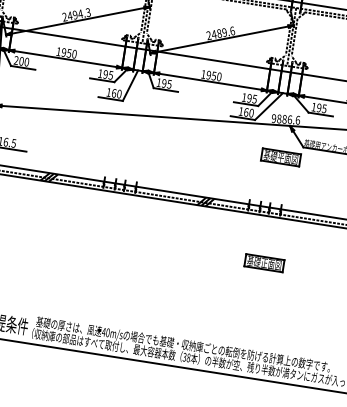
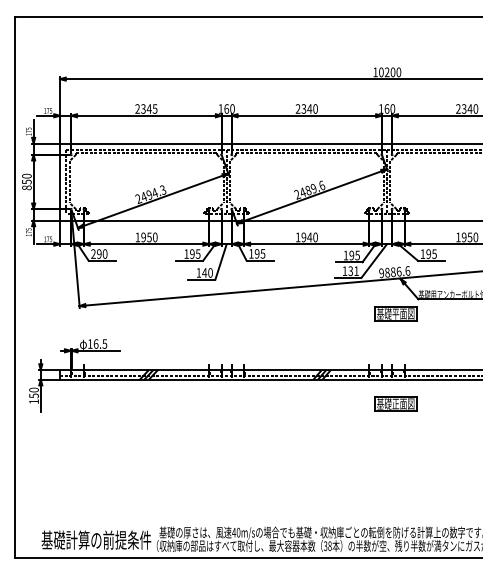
text: (21, 60) -> (99, 253), 200 -> 290
text: (213, 76) -> (309, 237), 1950 -> 1940
text: (114, 92) -> (204, 272), 160 -> 140
text: (248, 113) -> (353, 271), 160 -> 131
part: (264, 262) -> (395, 403), moved

